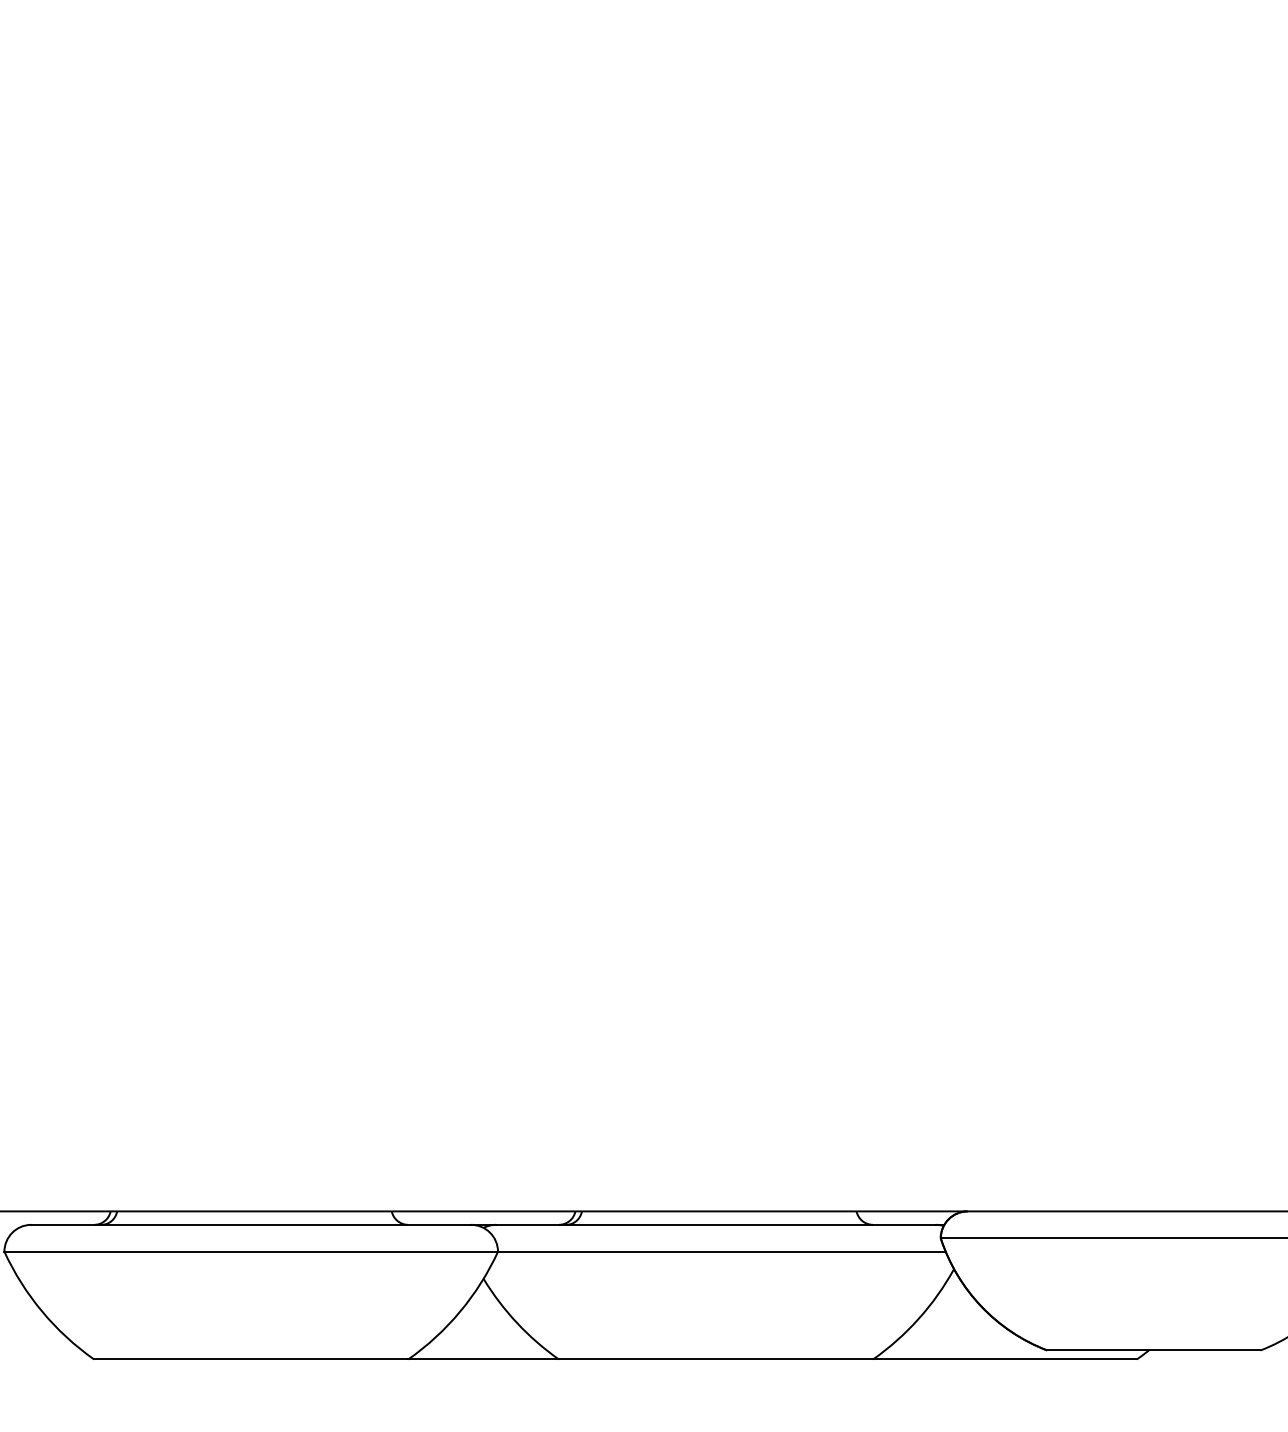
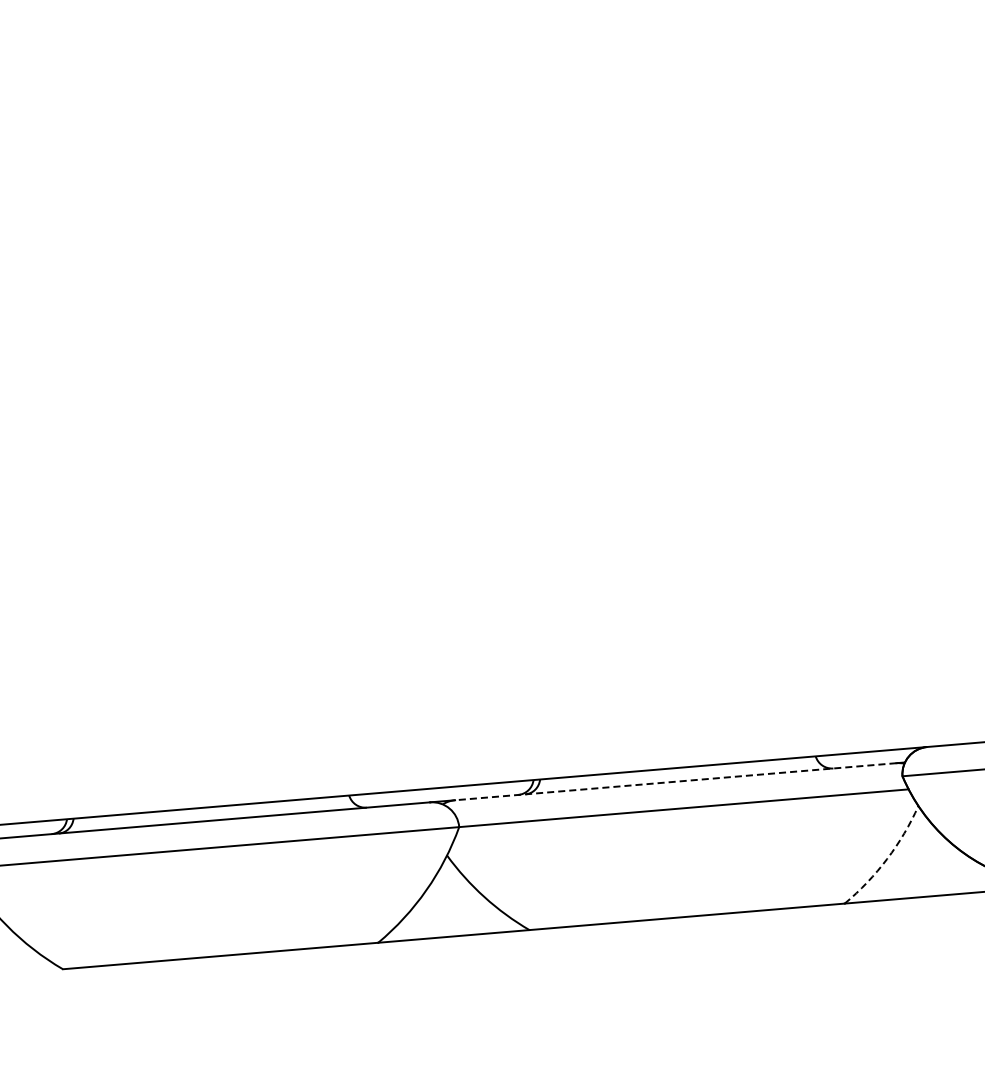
line: (716, 1224) -> (676, 781), solid -> dashed
arc: (918, 1318) -> (886, 858), solid -> dashed

